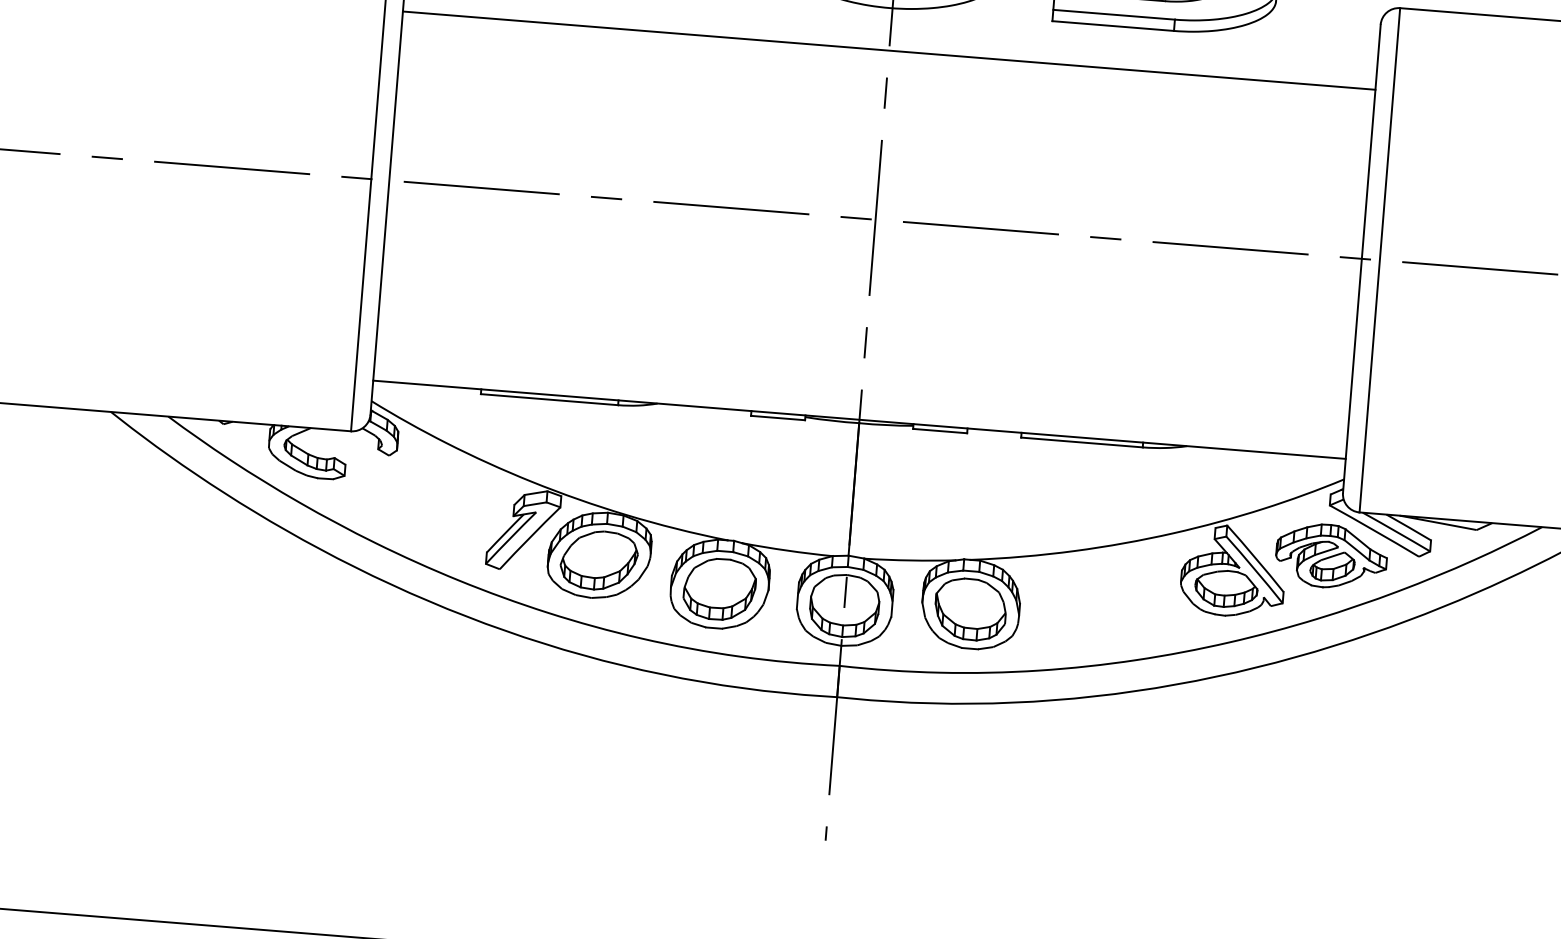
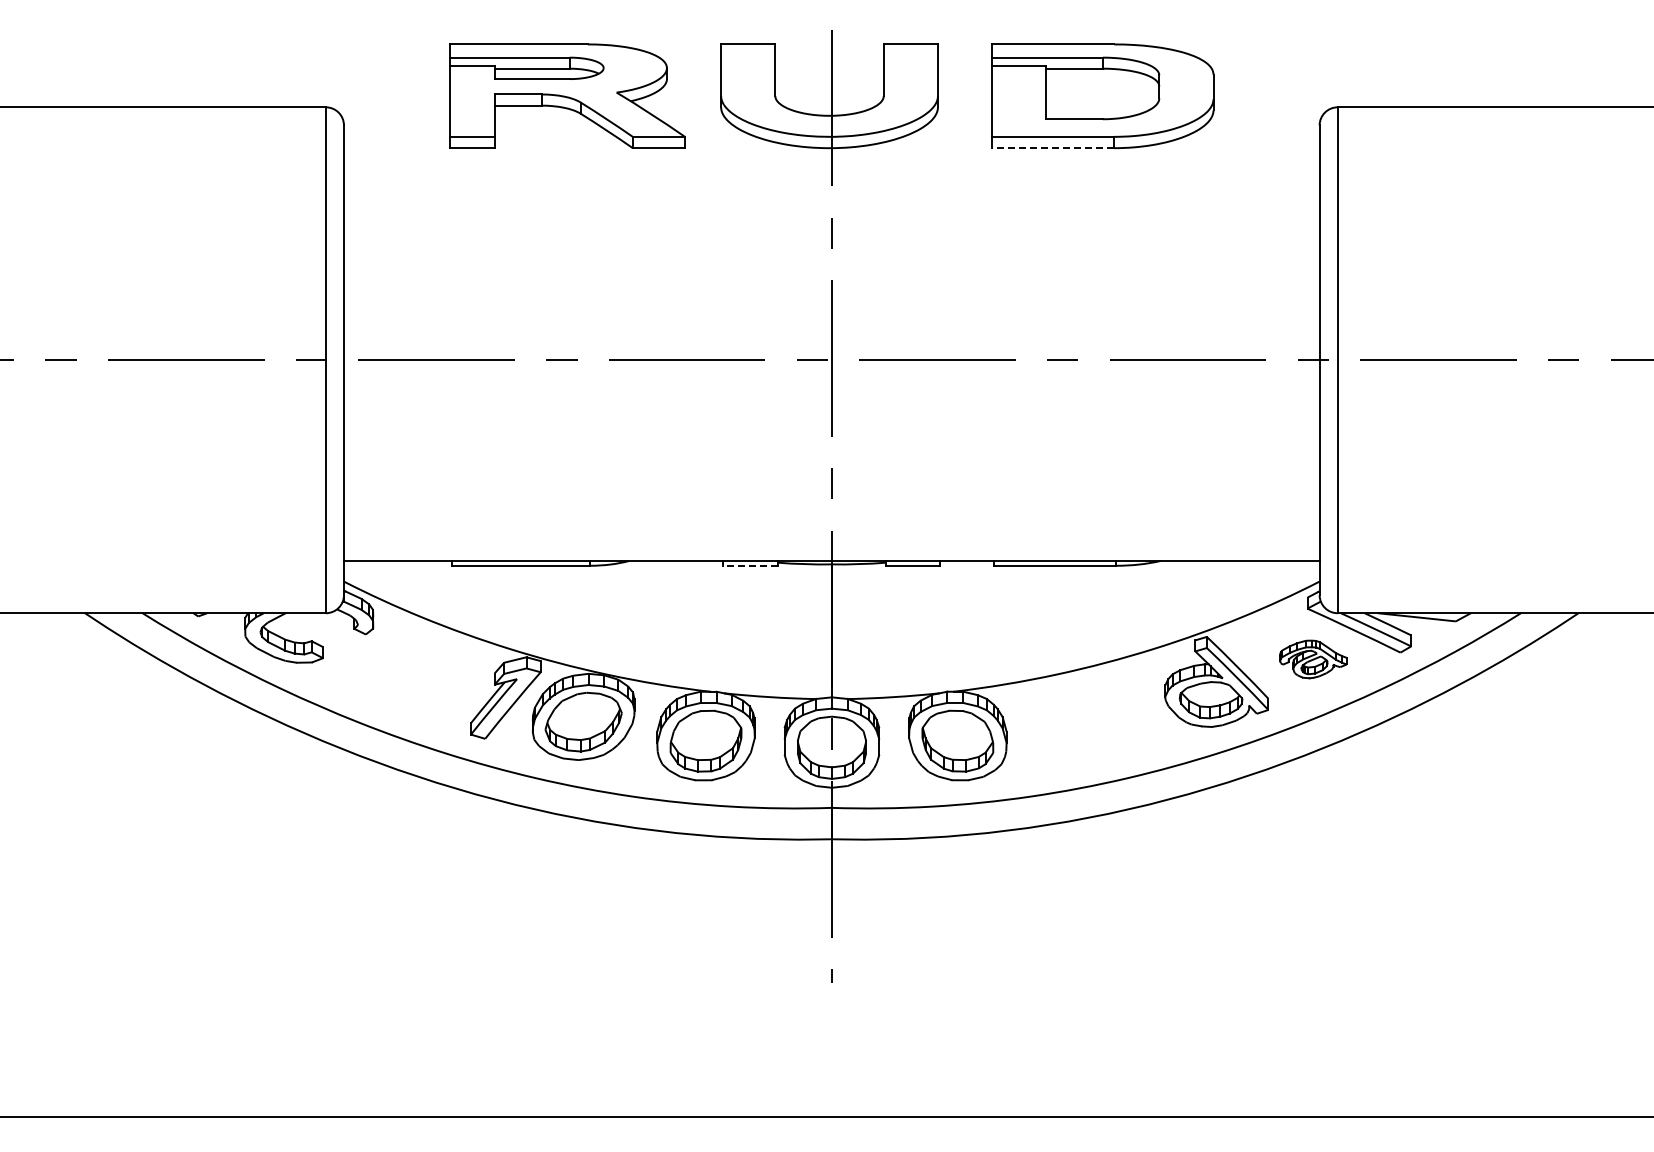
line: (1113, 26) -> (1053, 148), solid -> dashed
line: (888, 50) -> (831, 190), removed
line: (778, 417) -> (750, 565), solid -> dashed
part: (1331, 556) -> (1313, 659), size x0.6

